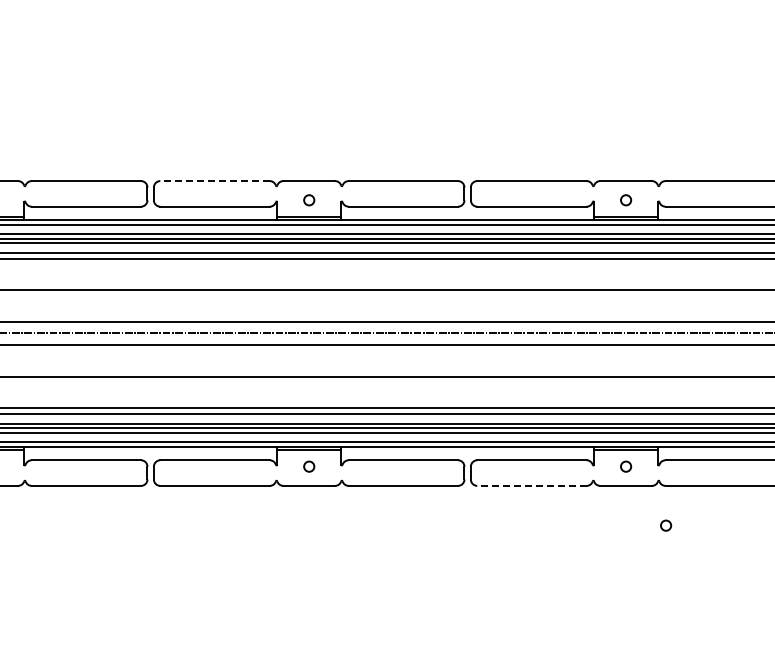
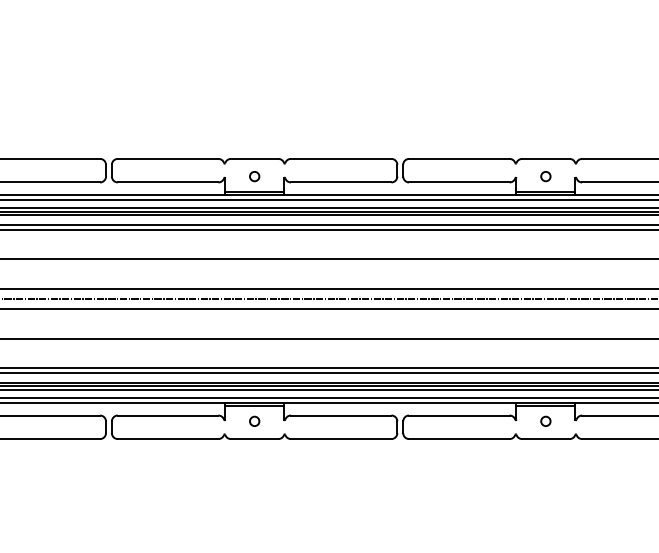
line: (215, 181) -> (168, 159), dashed -> solid
line: (531, 485) -> (458, 438), dashed -> solid
circle: (666, 525) -> (583, 475), removed

